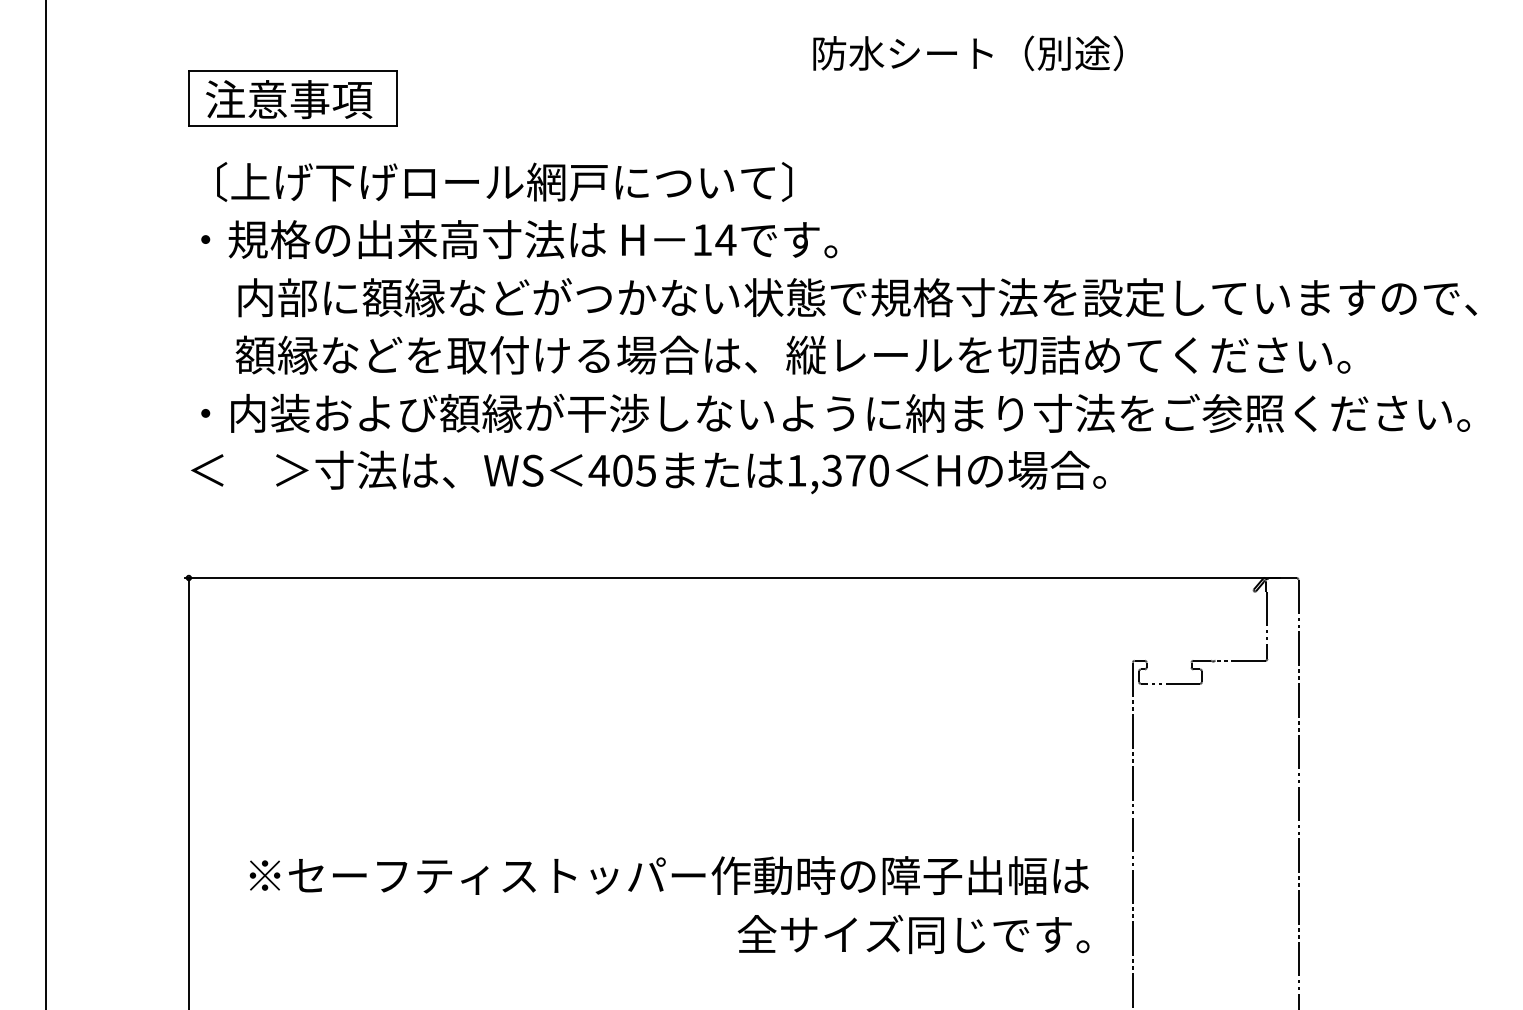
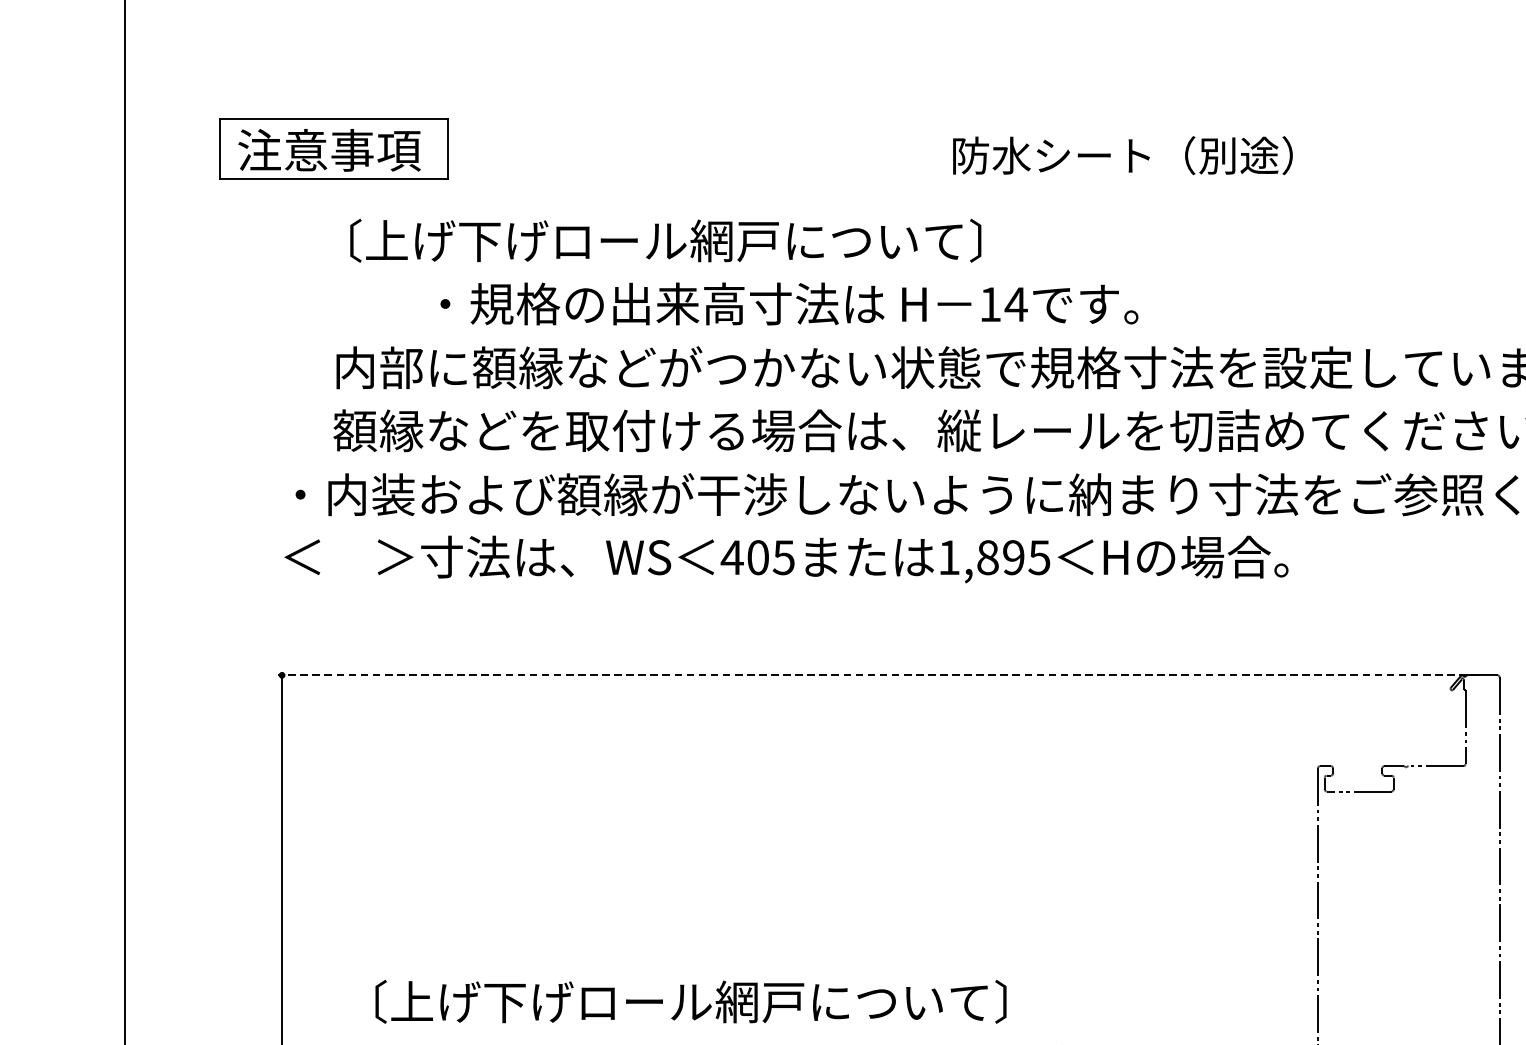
text: (967, 53) -> (1122, 155), moved
part: (292, 98) -> (333, 149), moved
text: (504, 181) -> (665, 240), moved
text: (519, 239) -> (789, 303), moved
text: (855, 470) -> (1013, 557), 1,370 -> 1,895
line: (731, 577) -> (877, 674), solid -> dashed
text: (668, 875) -> (808, 1001), ※セーフティストッパー作動時の障子出幅は -> 〔上げ下げロール網戸について〕

